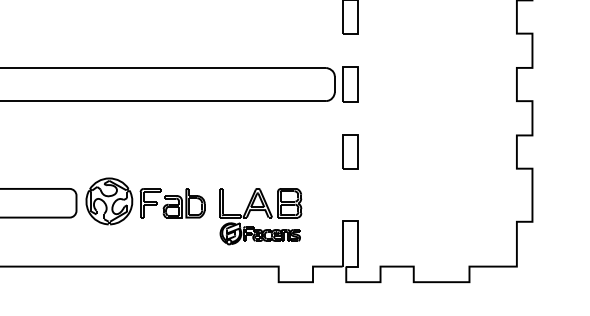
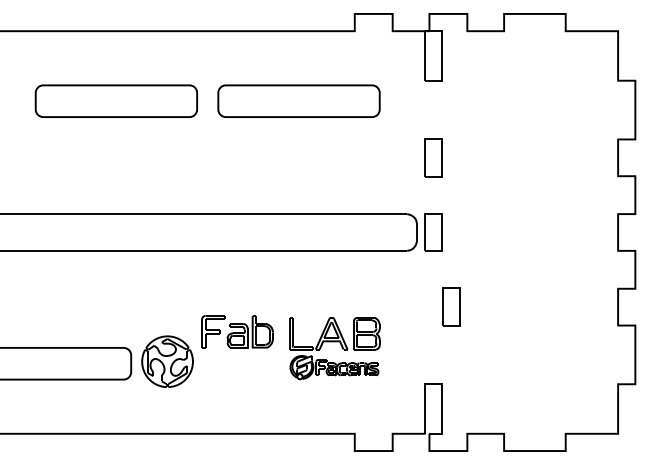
part: (349, 151) -> (451, 306), moved
part: (172, 203) -> (237, 331), moved
part: (260, 216) -> (334, 348), moved

